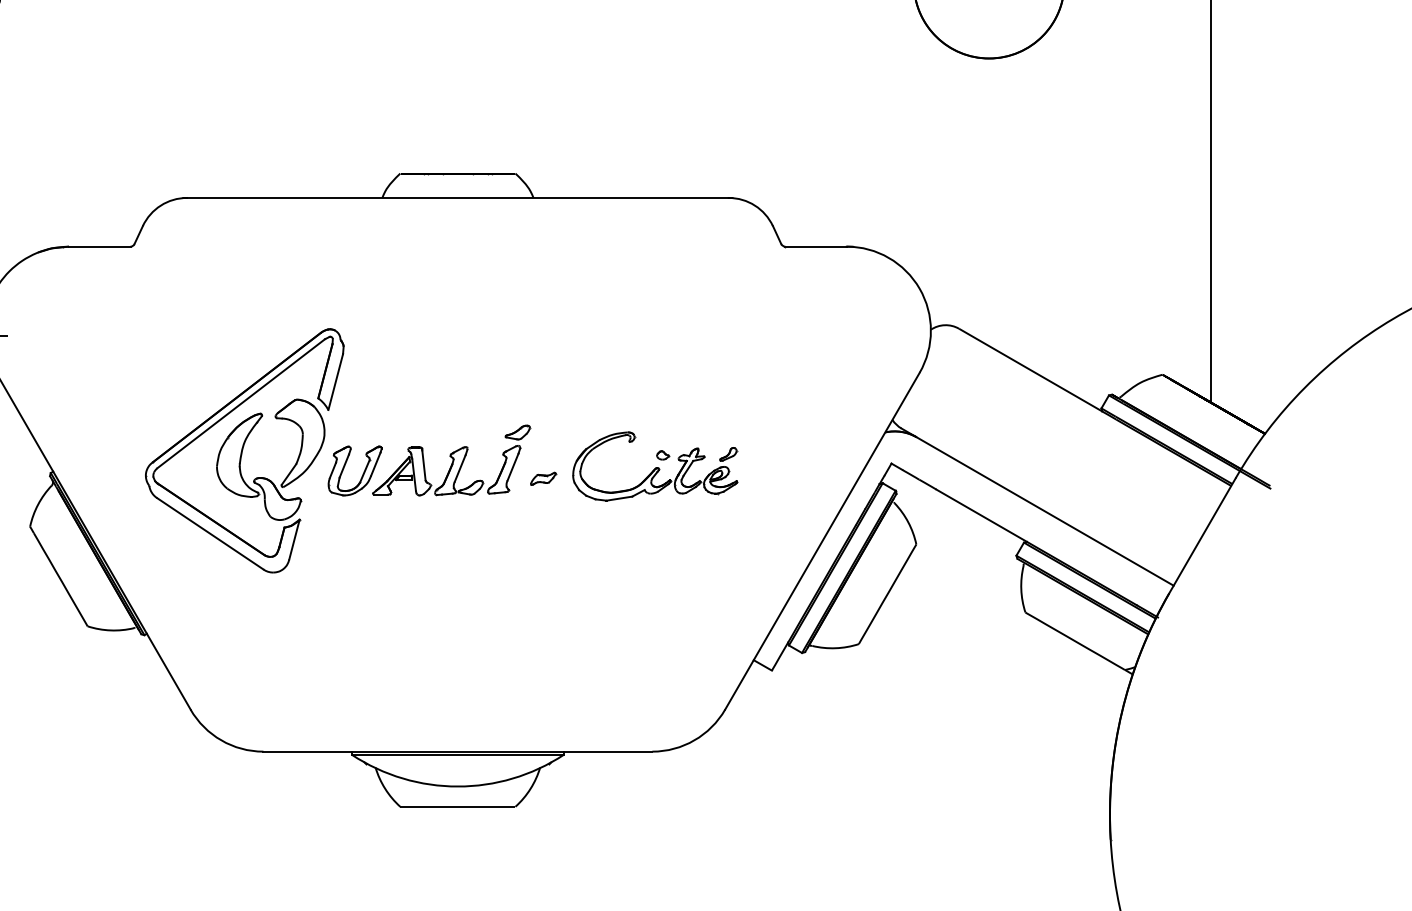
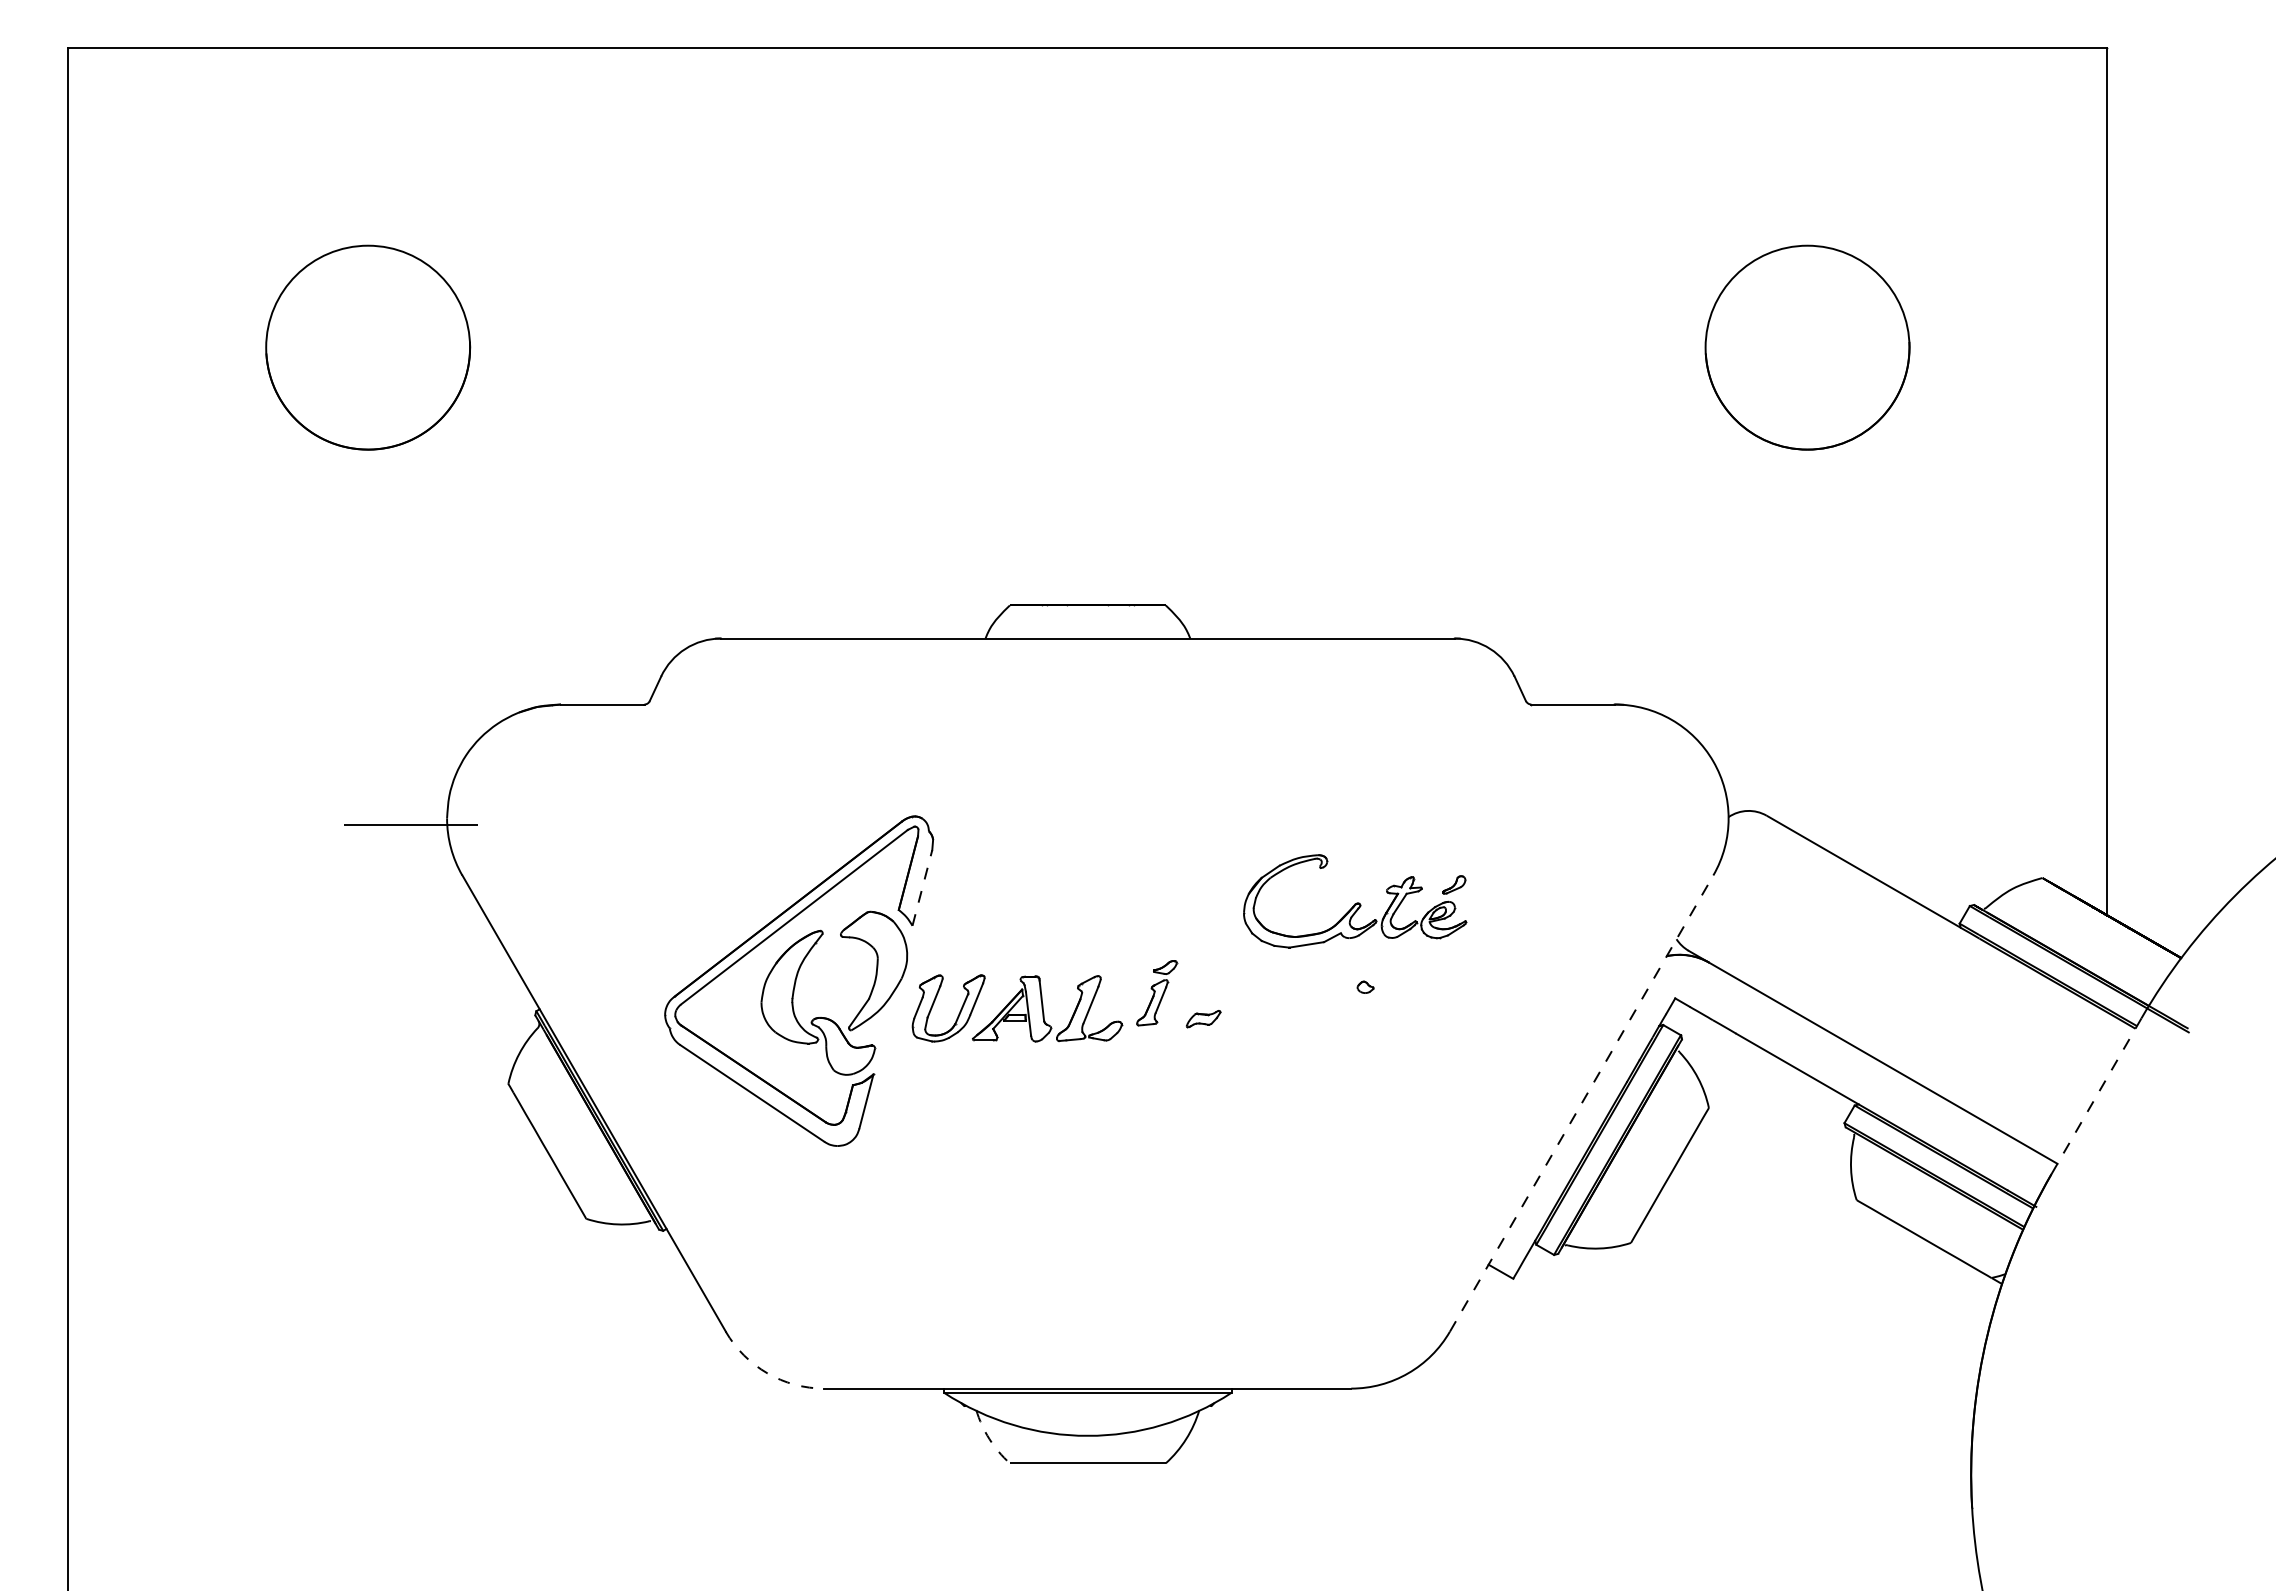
line: (335, 381) -> (922, 887), solid -> dashed
part: (508, 459) -> (1156, 993), size x0.7
part: (655, 466) -> (1355, 901), moved
line: (1202, 536) -> (2096, 1096), solid -> dashed
line: (822, 541) -> (1581, 1103), solid -> dashed
arc: (221, 740) -> (767, 1373), solid -> dashed
arc: (385, 789) -> (989, 1439), solid -> dashed

